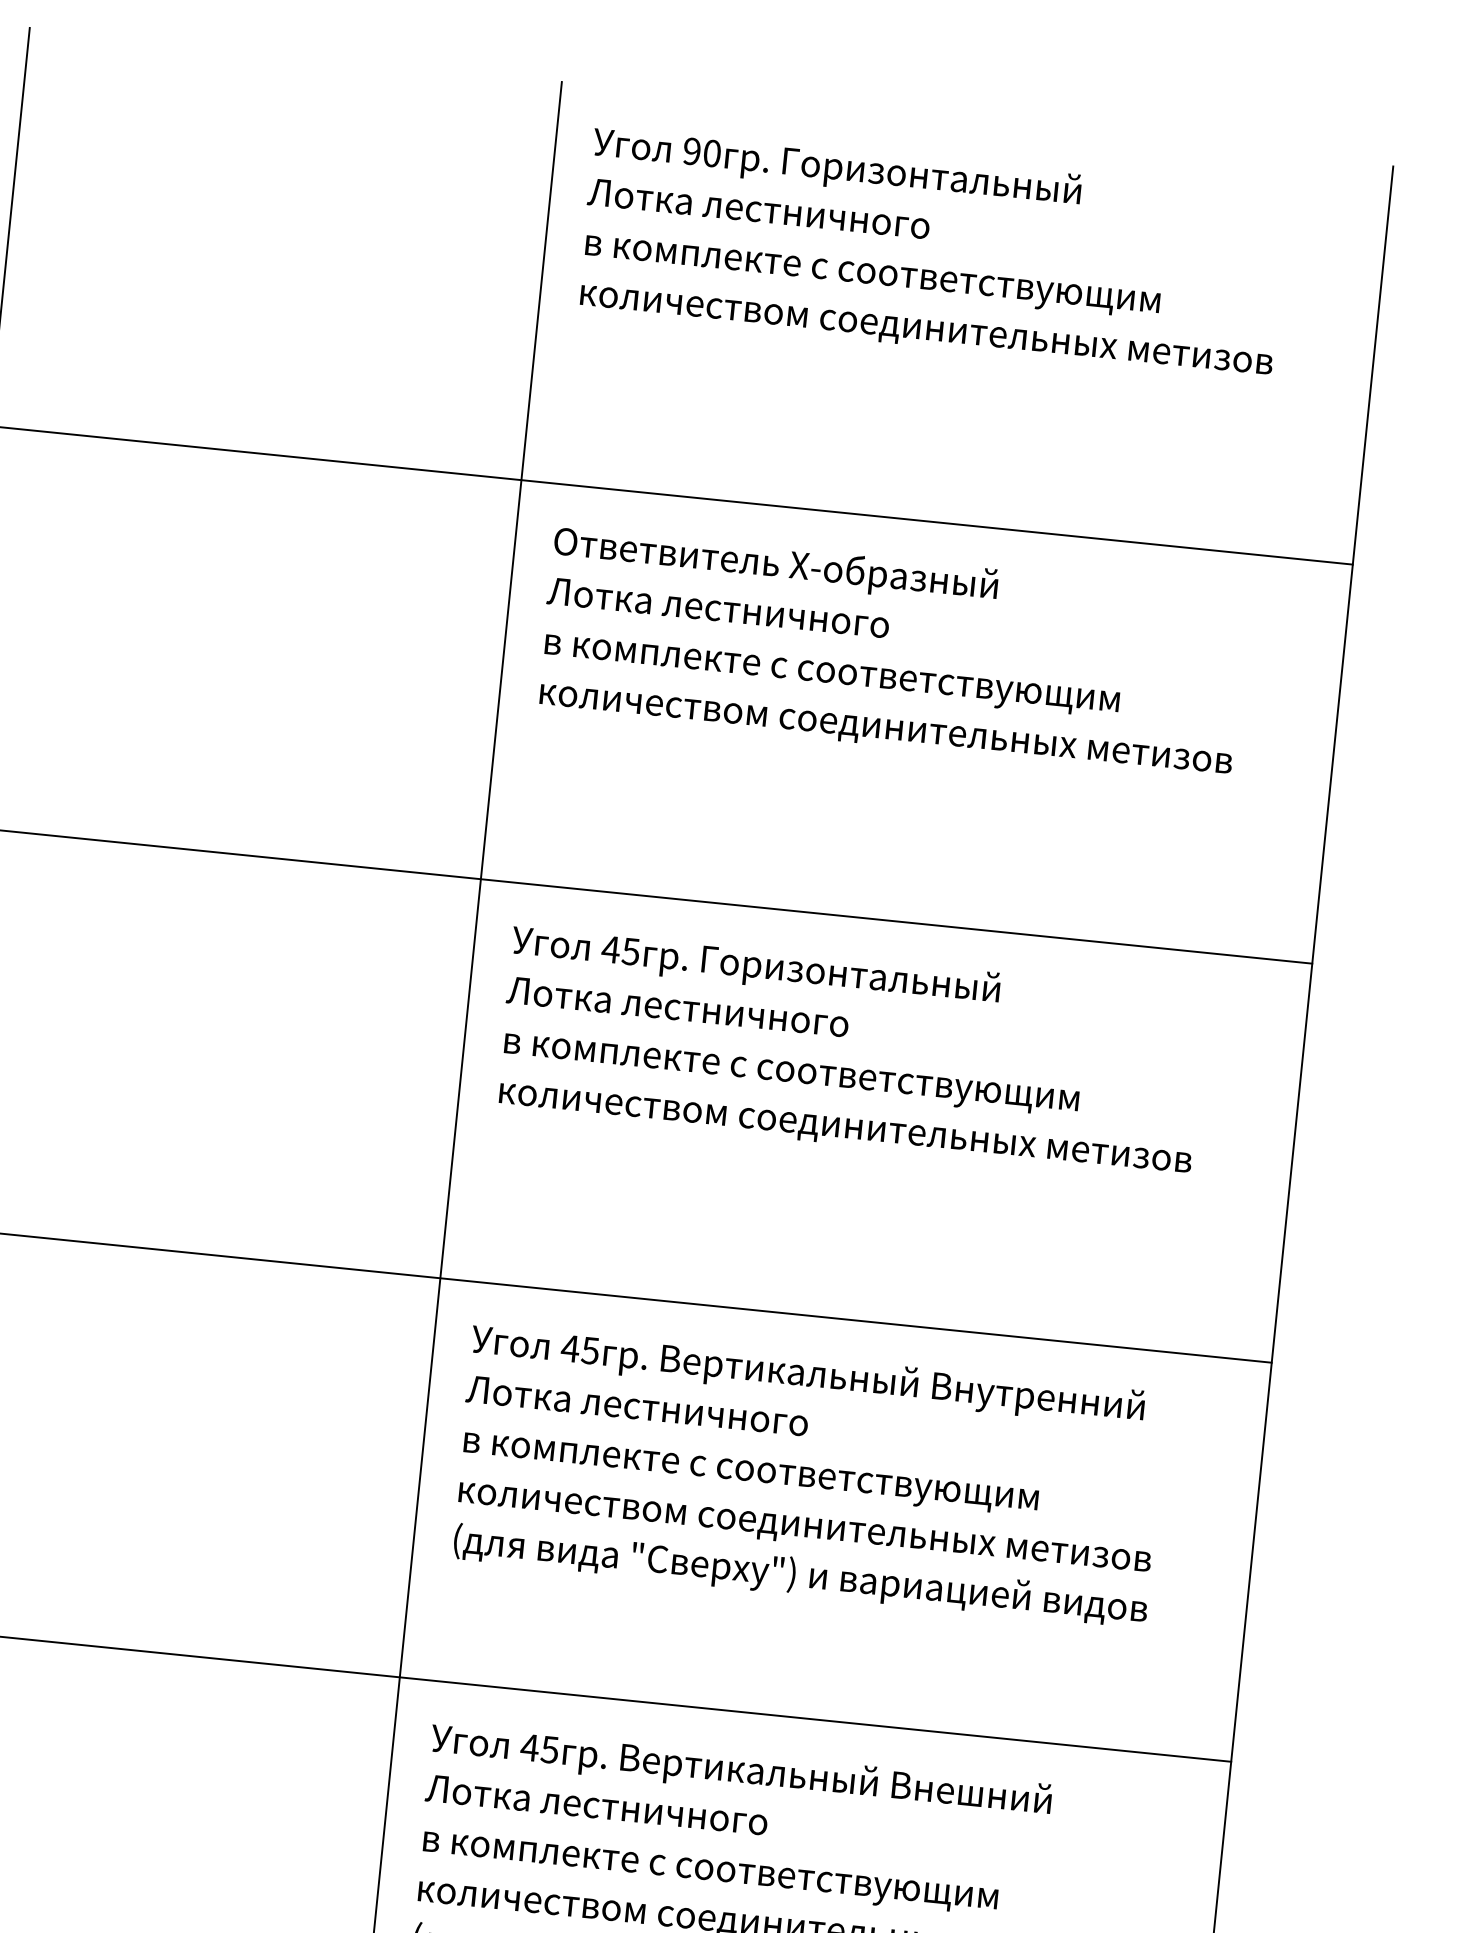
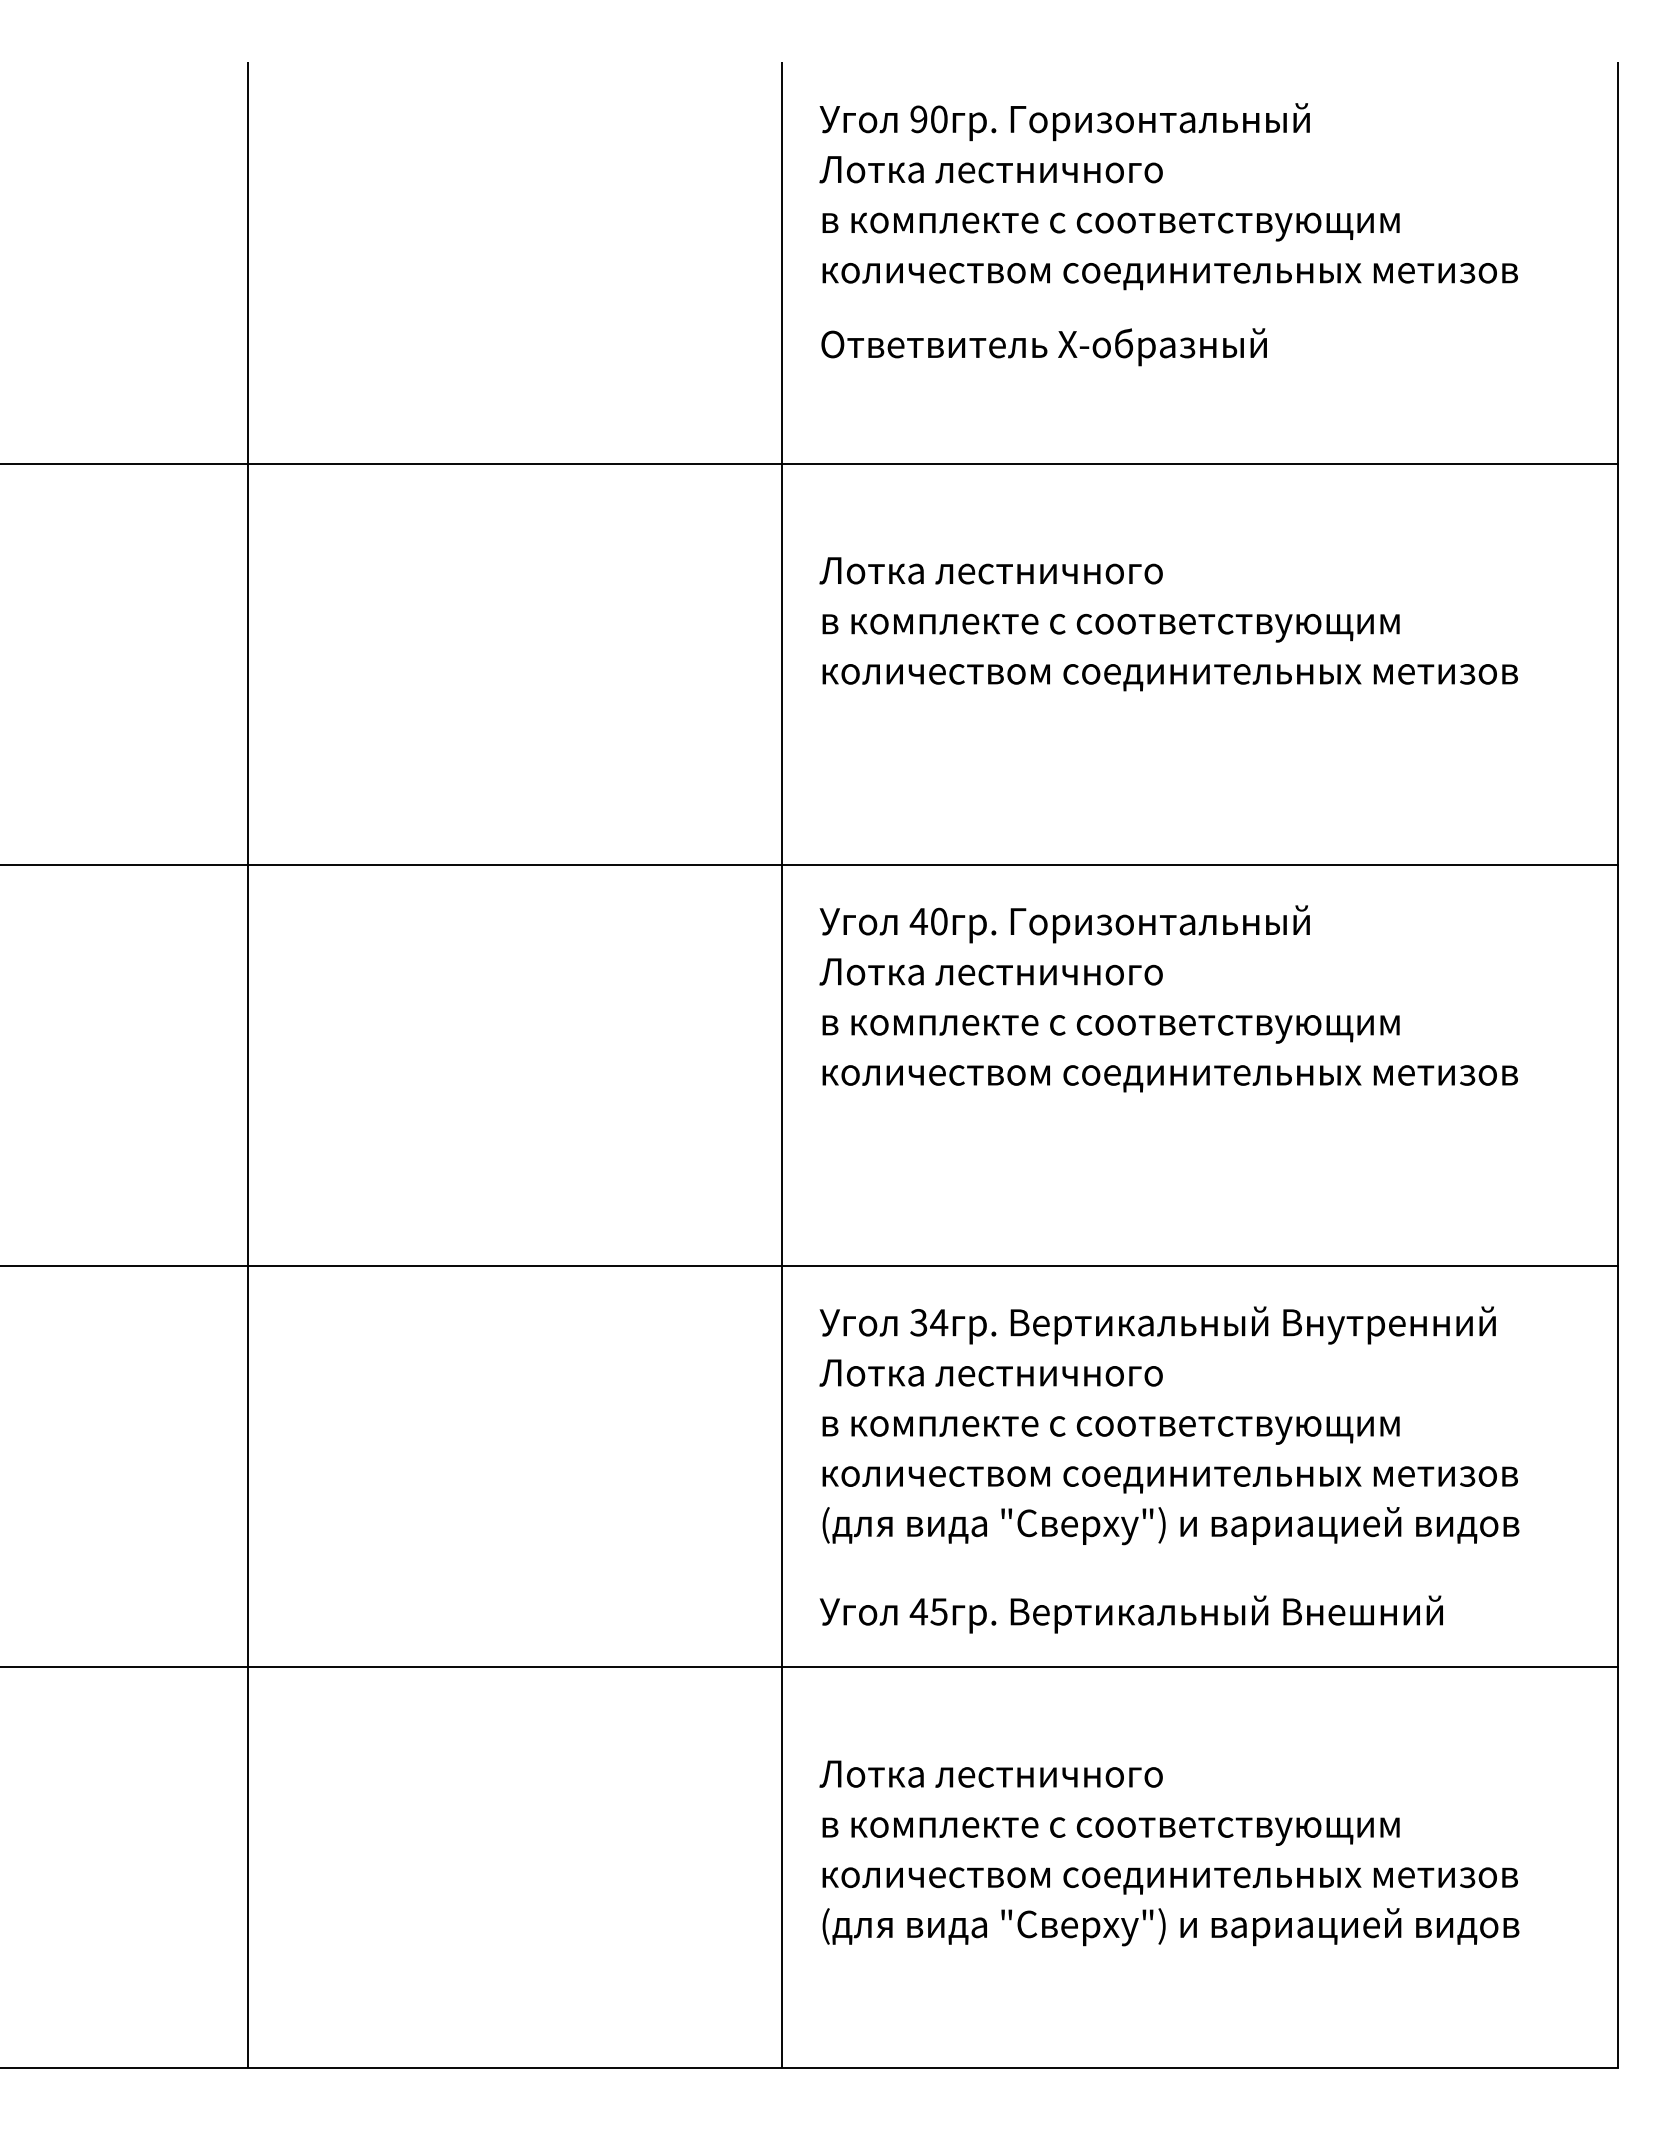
text: (775, 566) -> (1043, 347), moved
text: (630, 951) -> (938, 921), 45 -> 40
text: (580, 1349) -> (928, 1322), 45 -> 34
text: (740, 1771) -> (1130, 1614), moved

